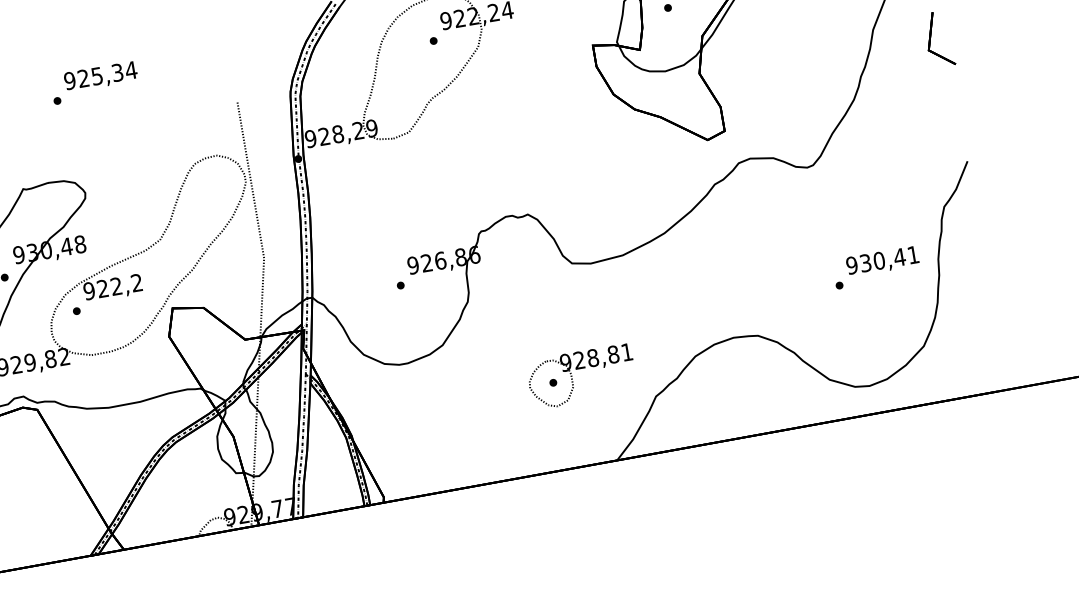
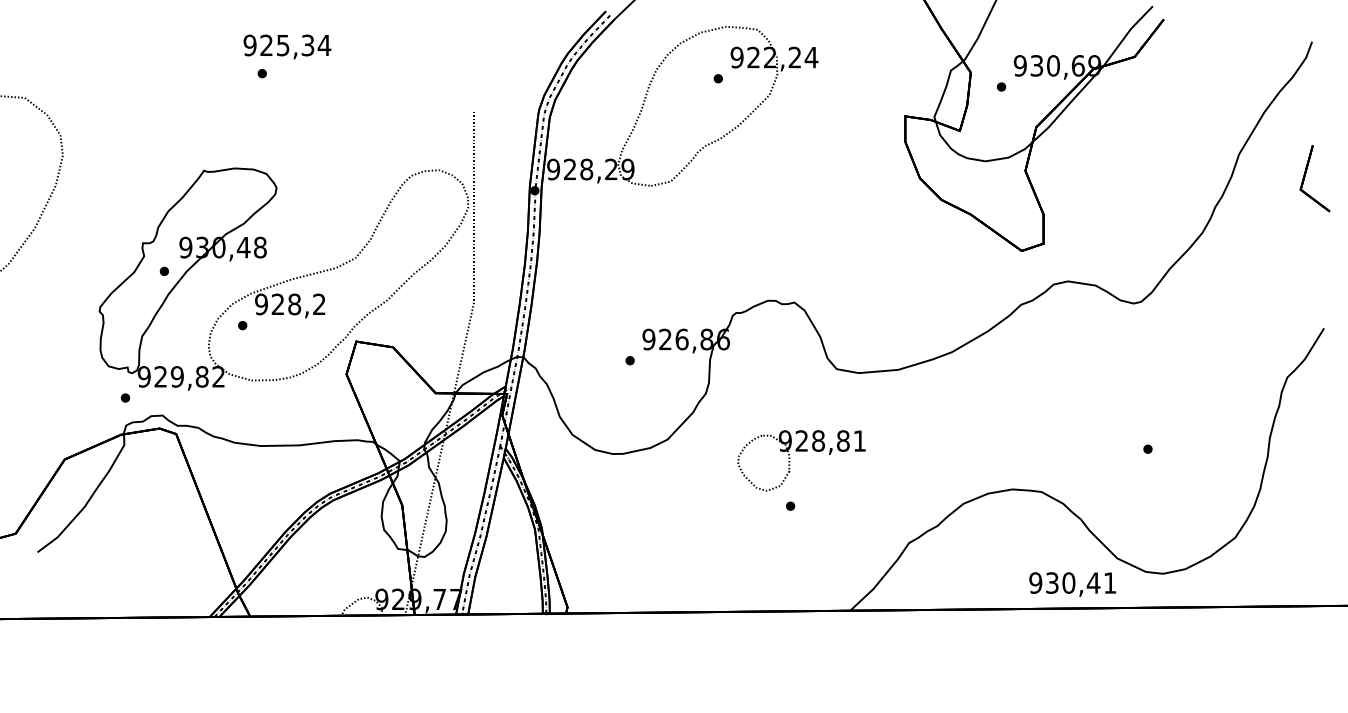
text: (100, 76) -> (287, 46), moved
text: (882, 261) -> (1072, 584), moved
text: (116, 286) -> (294, 304), 922,2 -> 928,2
part: (580, 369) -> (801, 451), moved

